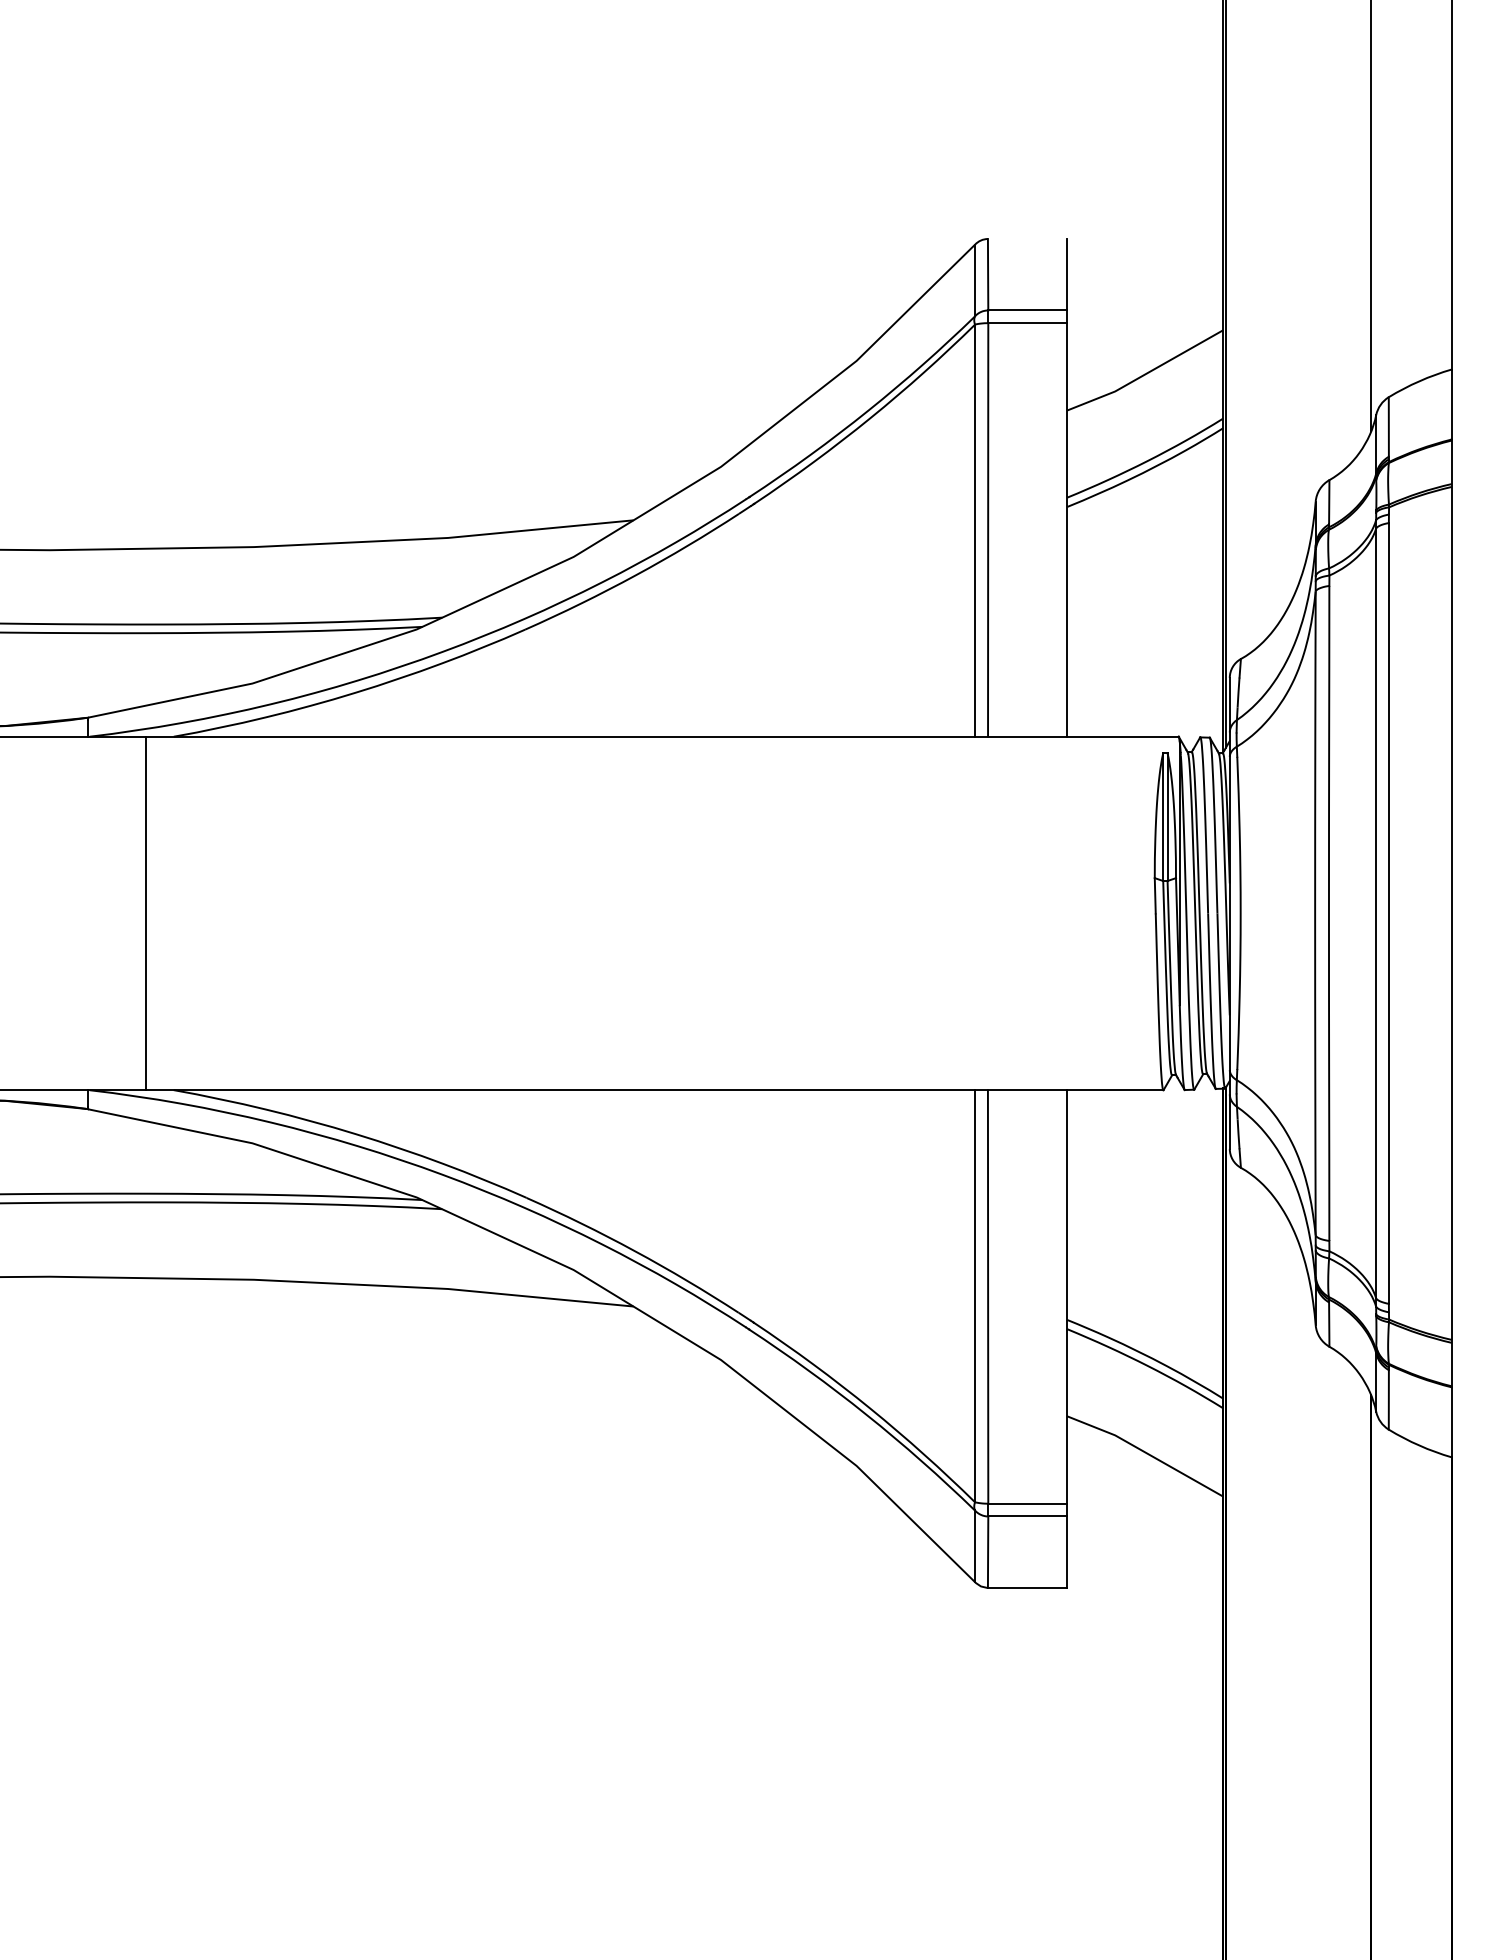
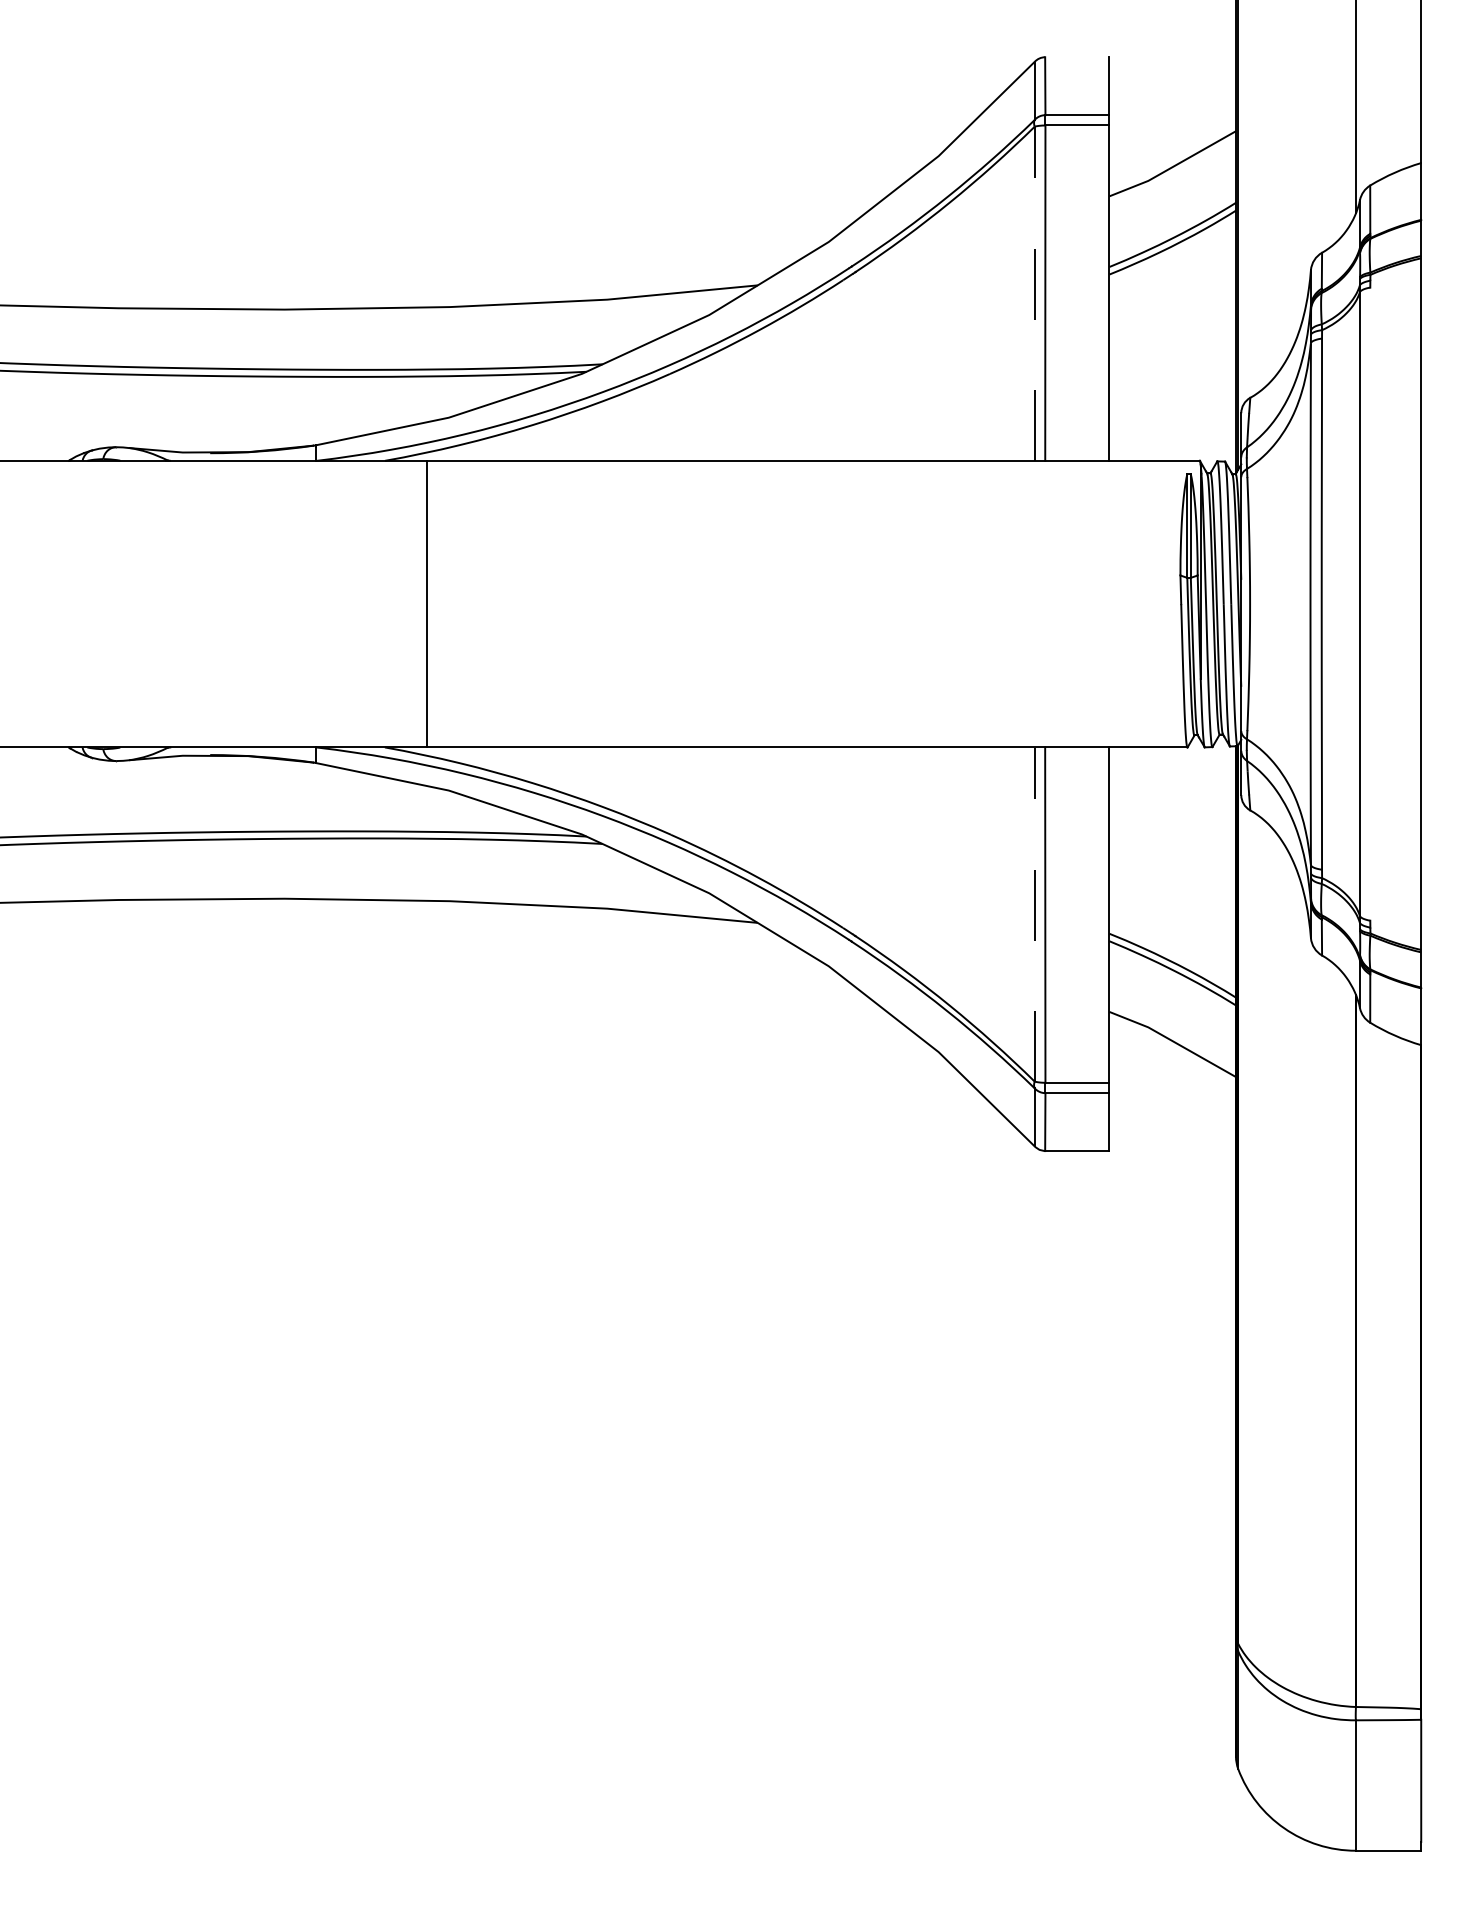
line: (974, 530) -> (1034, 293), solid -> dashed
line: (146, 912) -> (426, 603), moved
line: (1389, 912) -> (1370, 603), removed
line: (974, 1296) -> (1034, 914), solid -> dashed

